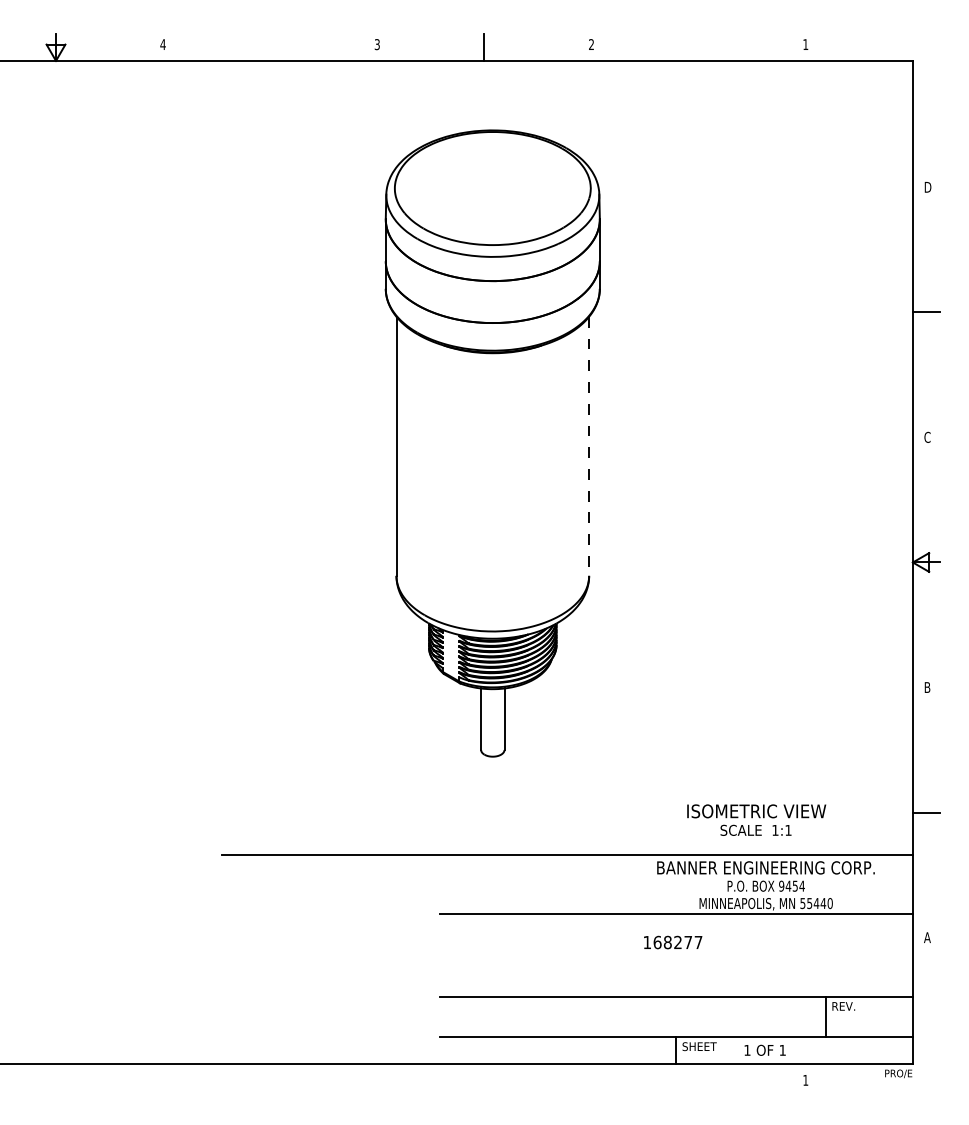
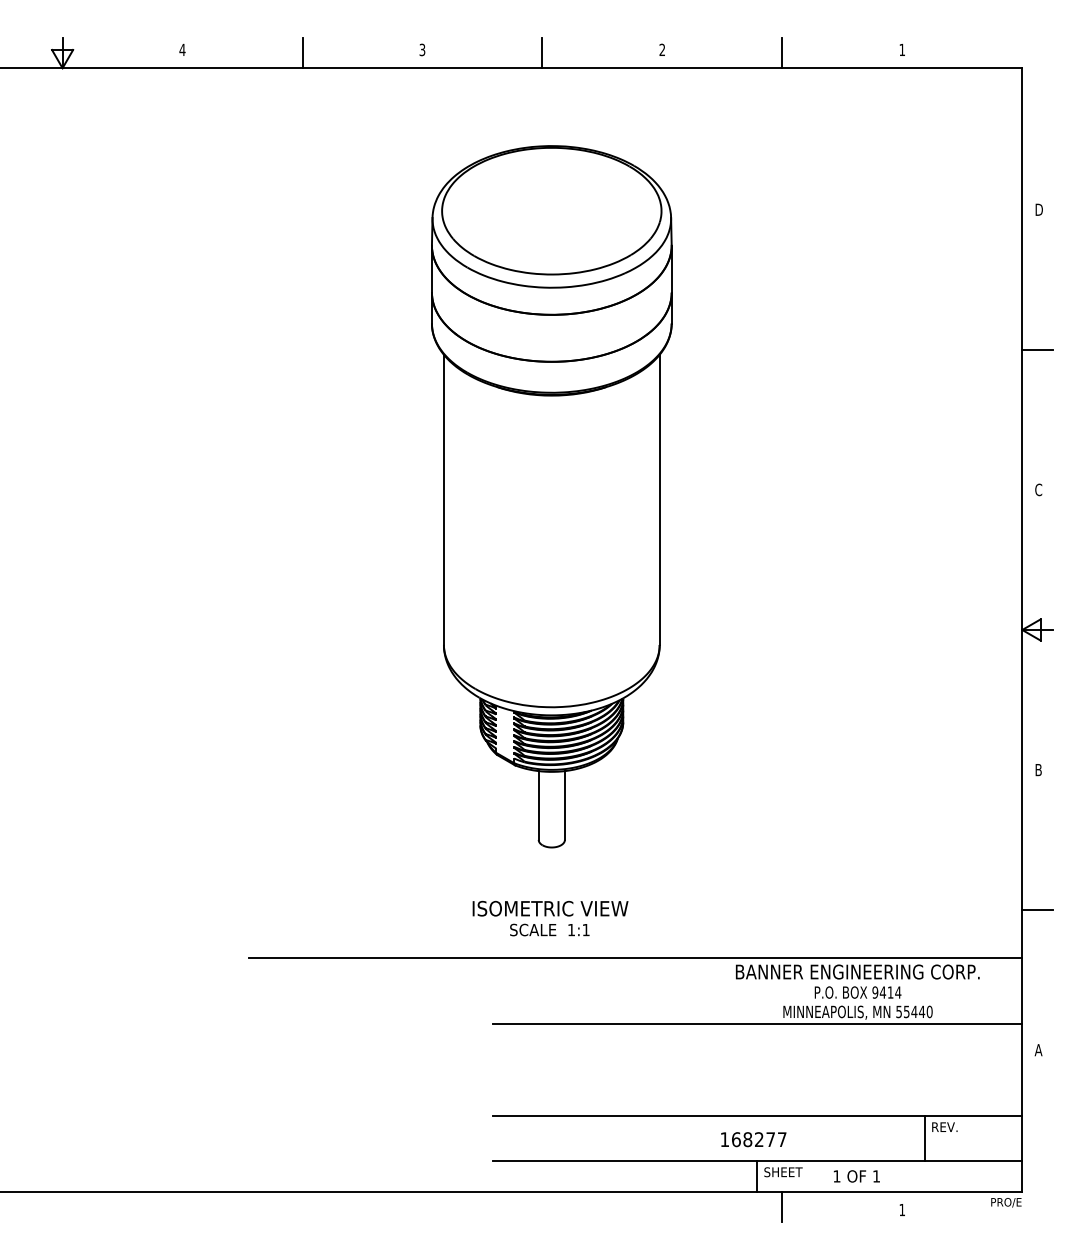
line: (270, 46) -> (302, 52), added
line: (698, 46) -> (782, 52), added
line: (589, 446) -> (660, 500), dashed -> solid
text: (756, 819) -> (550, 917), moved
text: (794, 885) -> (889, 991), 9454 -> 9414
text: (673, 942) -> (754, 1139), moved
line: (698, 1077) -> (782, 1206), added

